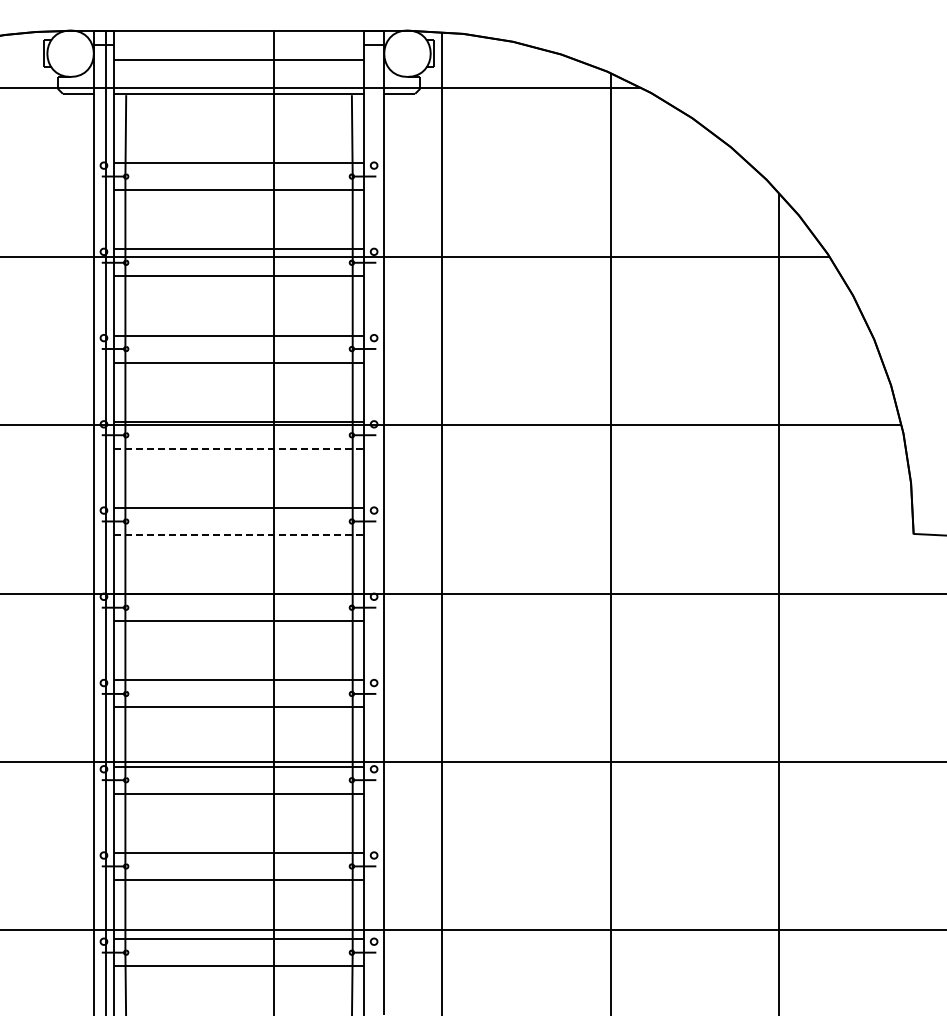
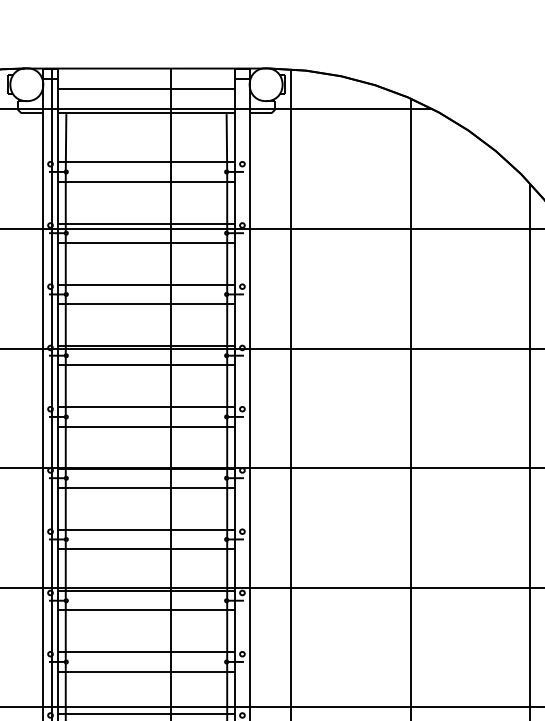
line: (239, 448) -> (146, 365), dashed -> solid
line: (239, 534) -> (146, 426), dashed -> solid

